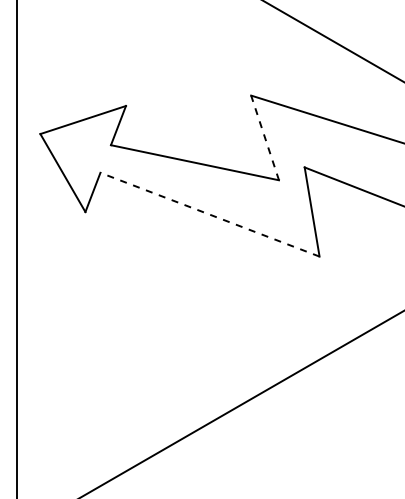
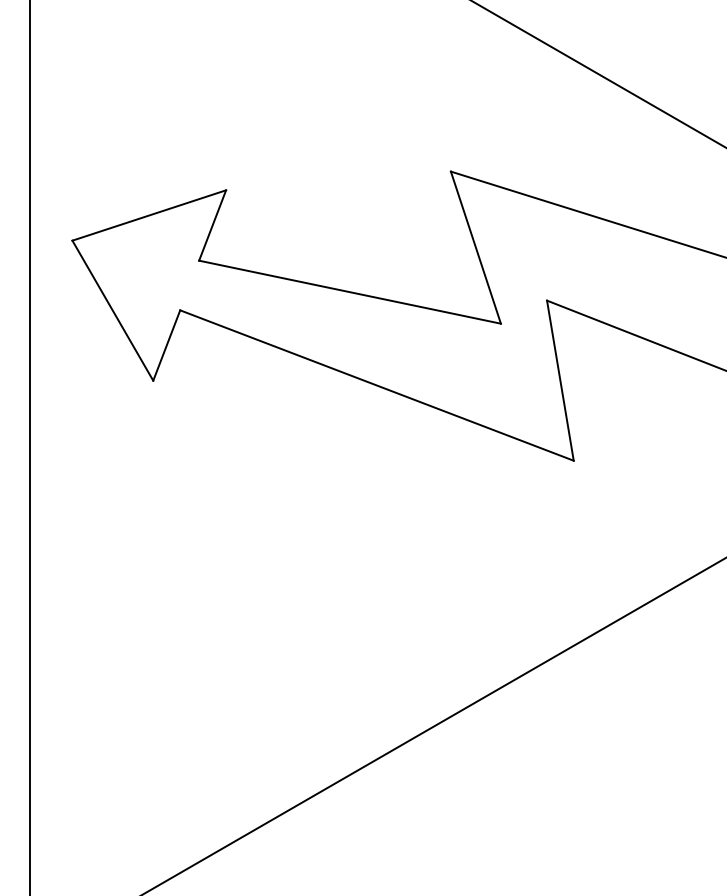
line: (265, 137) -> (476, 246), dashed -> solid
line: (209, 214) -> (376, 385), dashed -> solid

